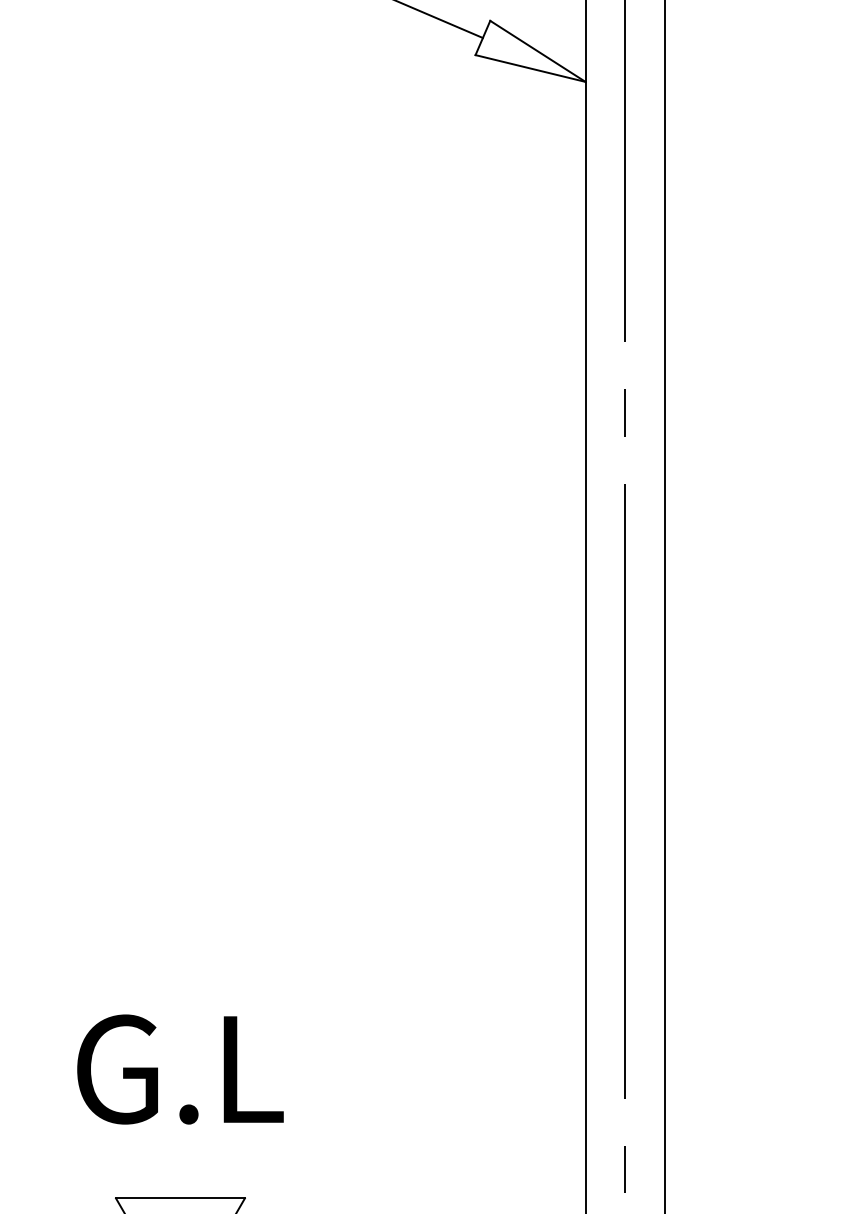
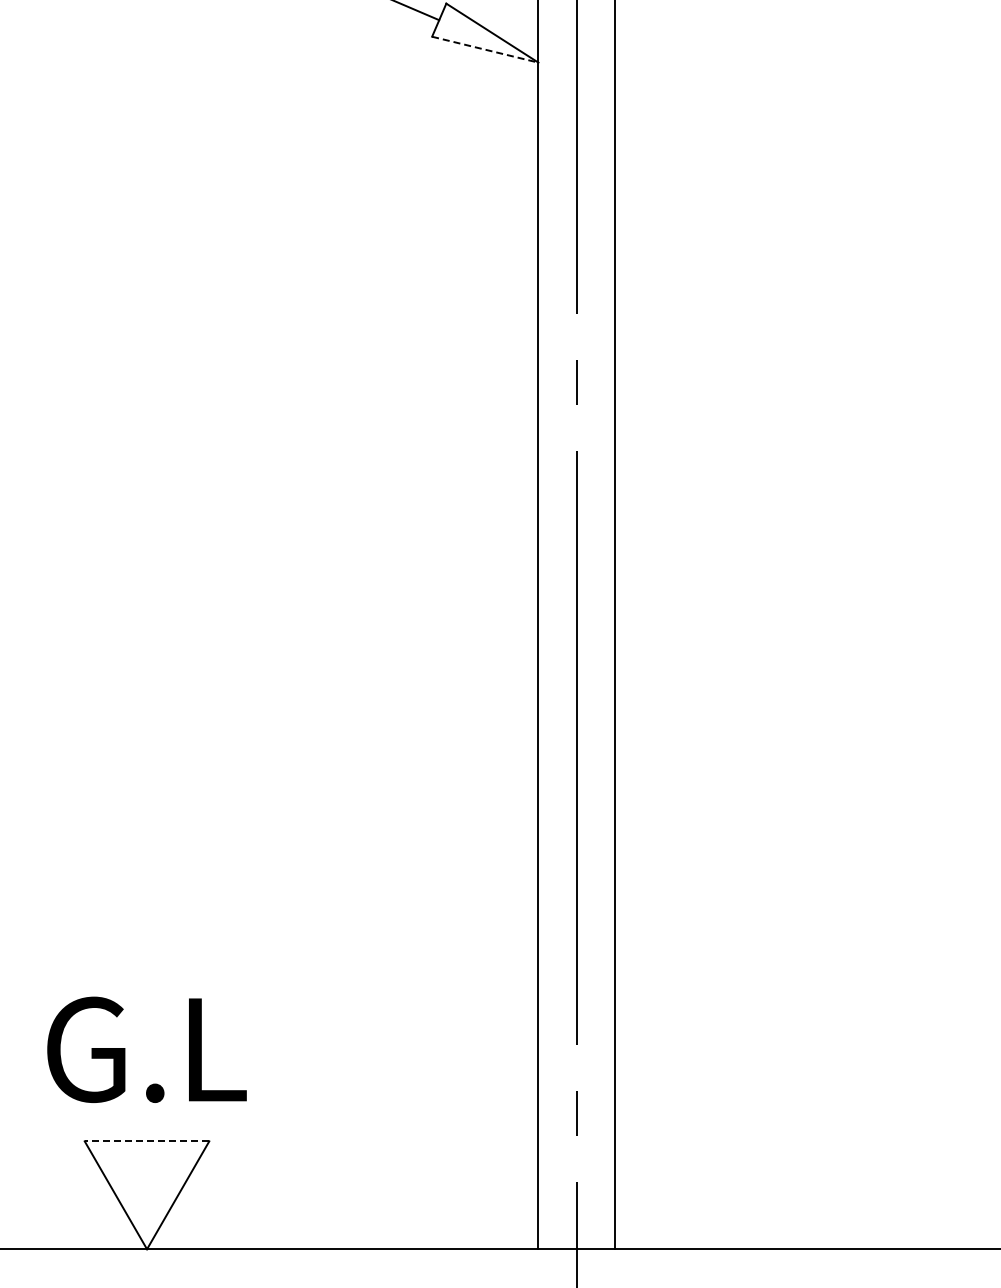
line: (530, 68) -> (485, 49), solid -> dashed
text: (179, 1069) -> (146, 1049), moved
line: (179, 1198) -> (146, 1141), solid -> dashed

